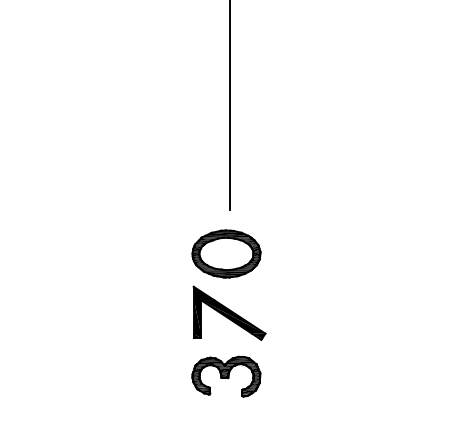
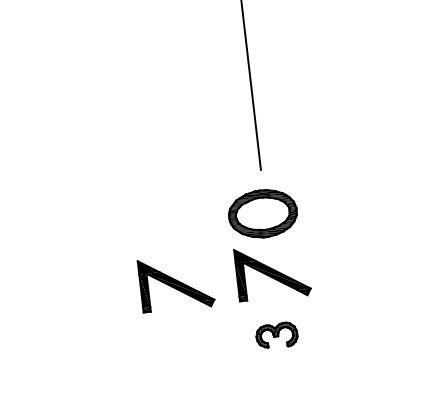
part: (132, 312) -> (176, 282), added
part: (226, 376) -> (277, 335), size x0.6

